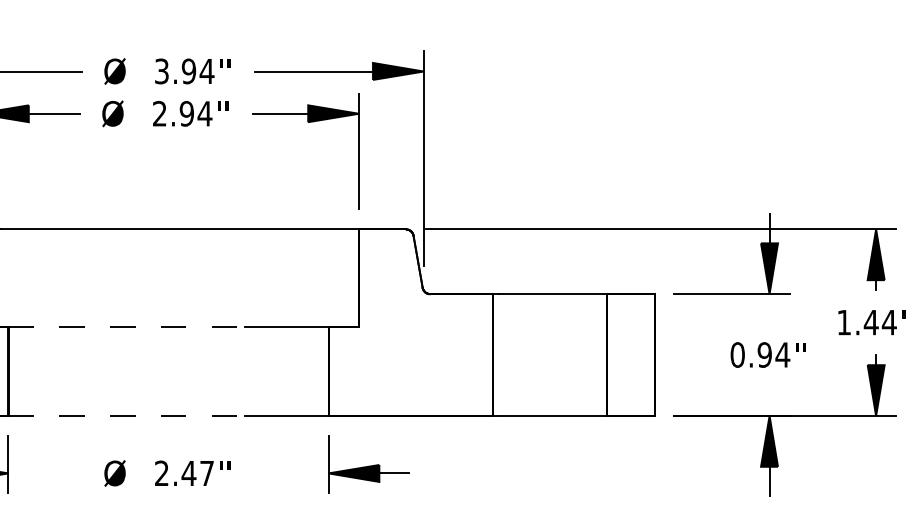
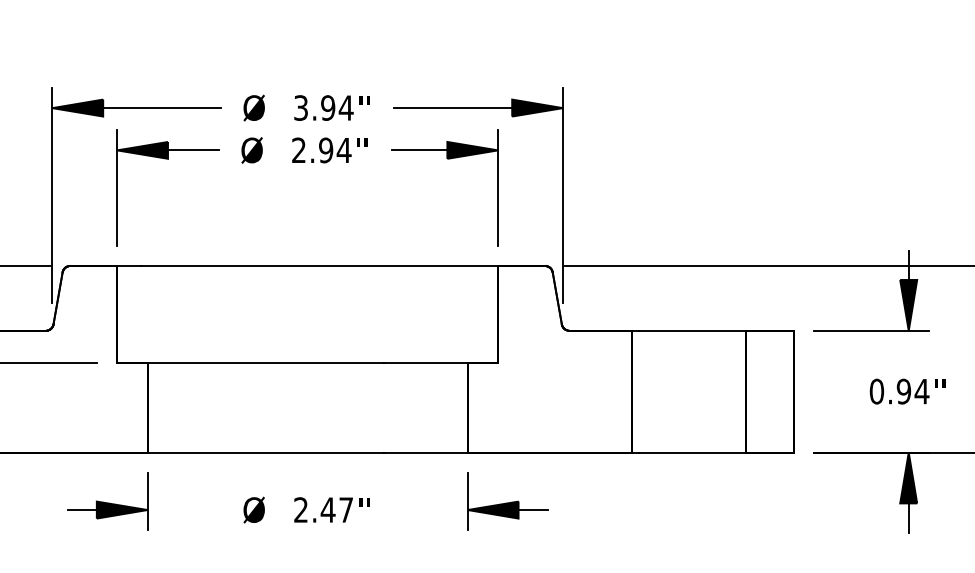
line: (127, 326) -> (266, 363), dashed -> solid
line: (127, 415) -> (266, 452), dashed -> solid

